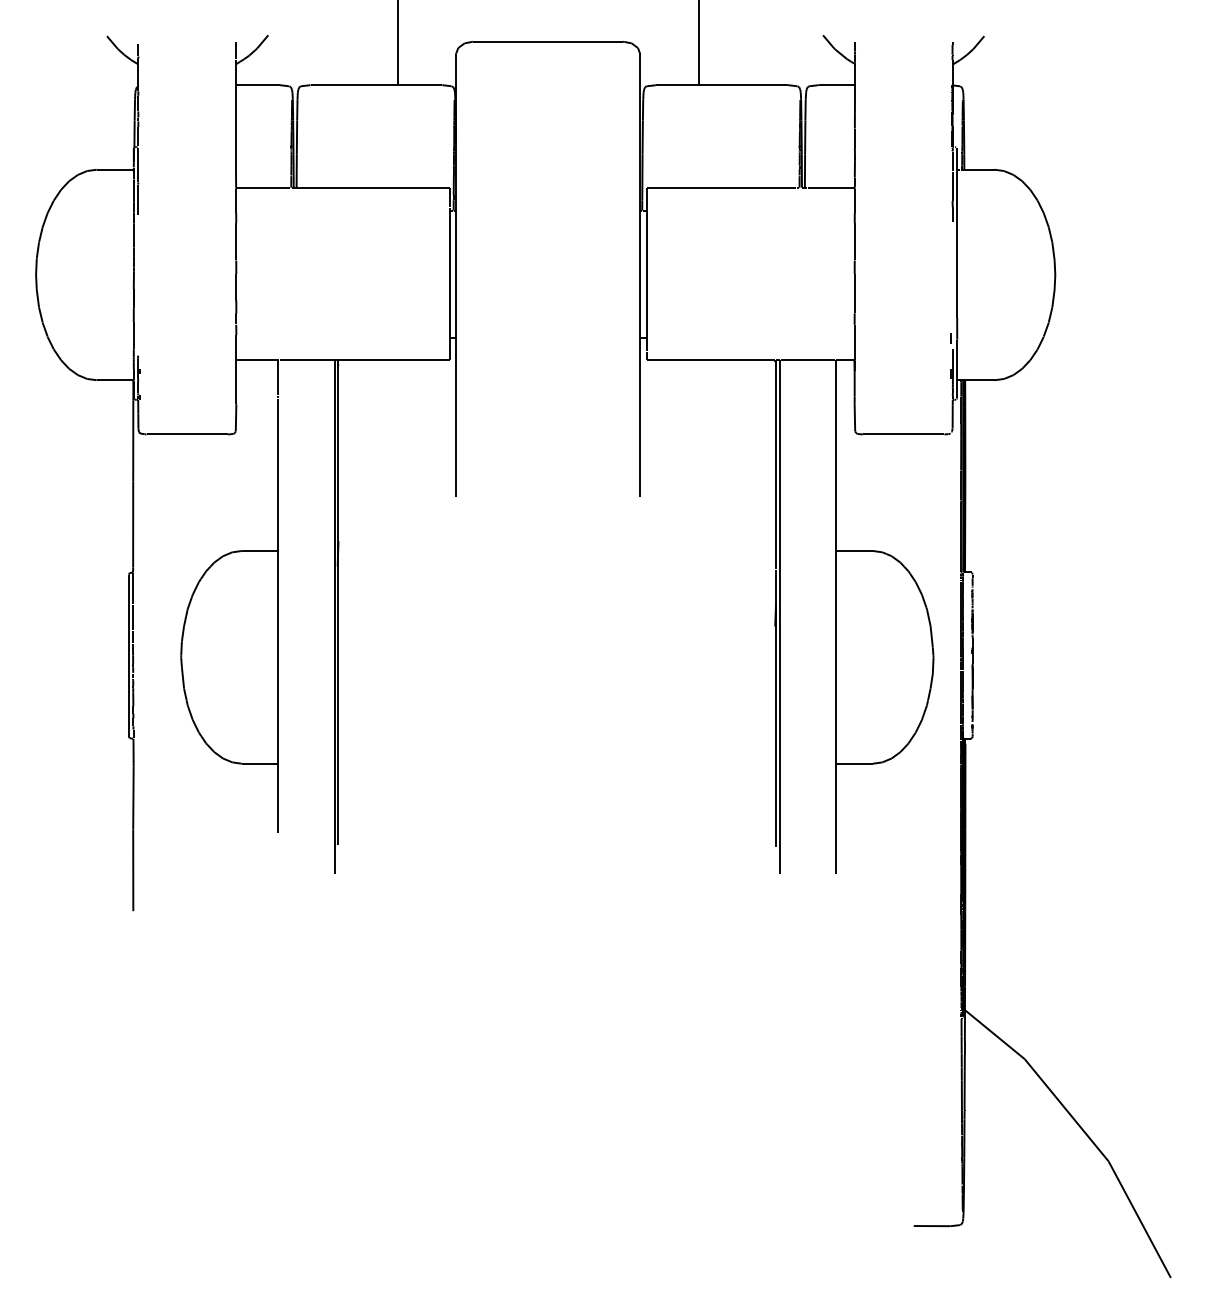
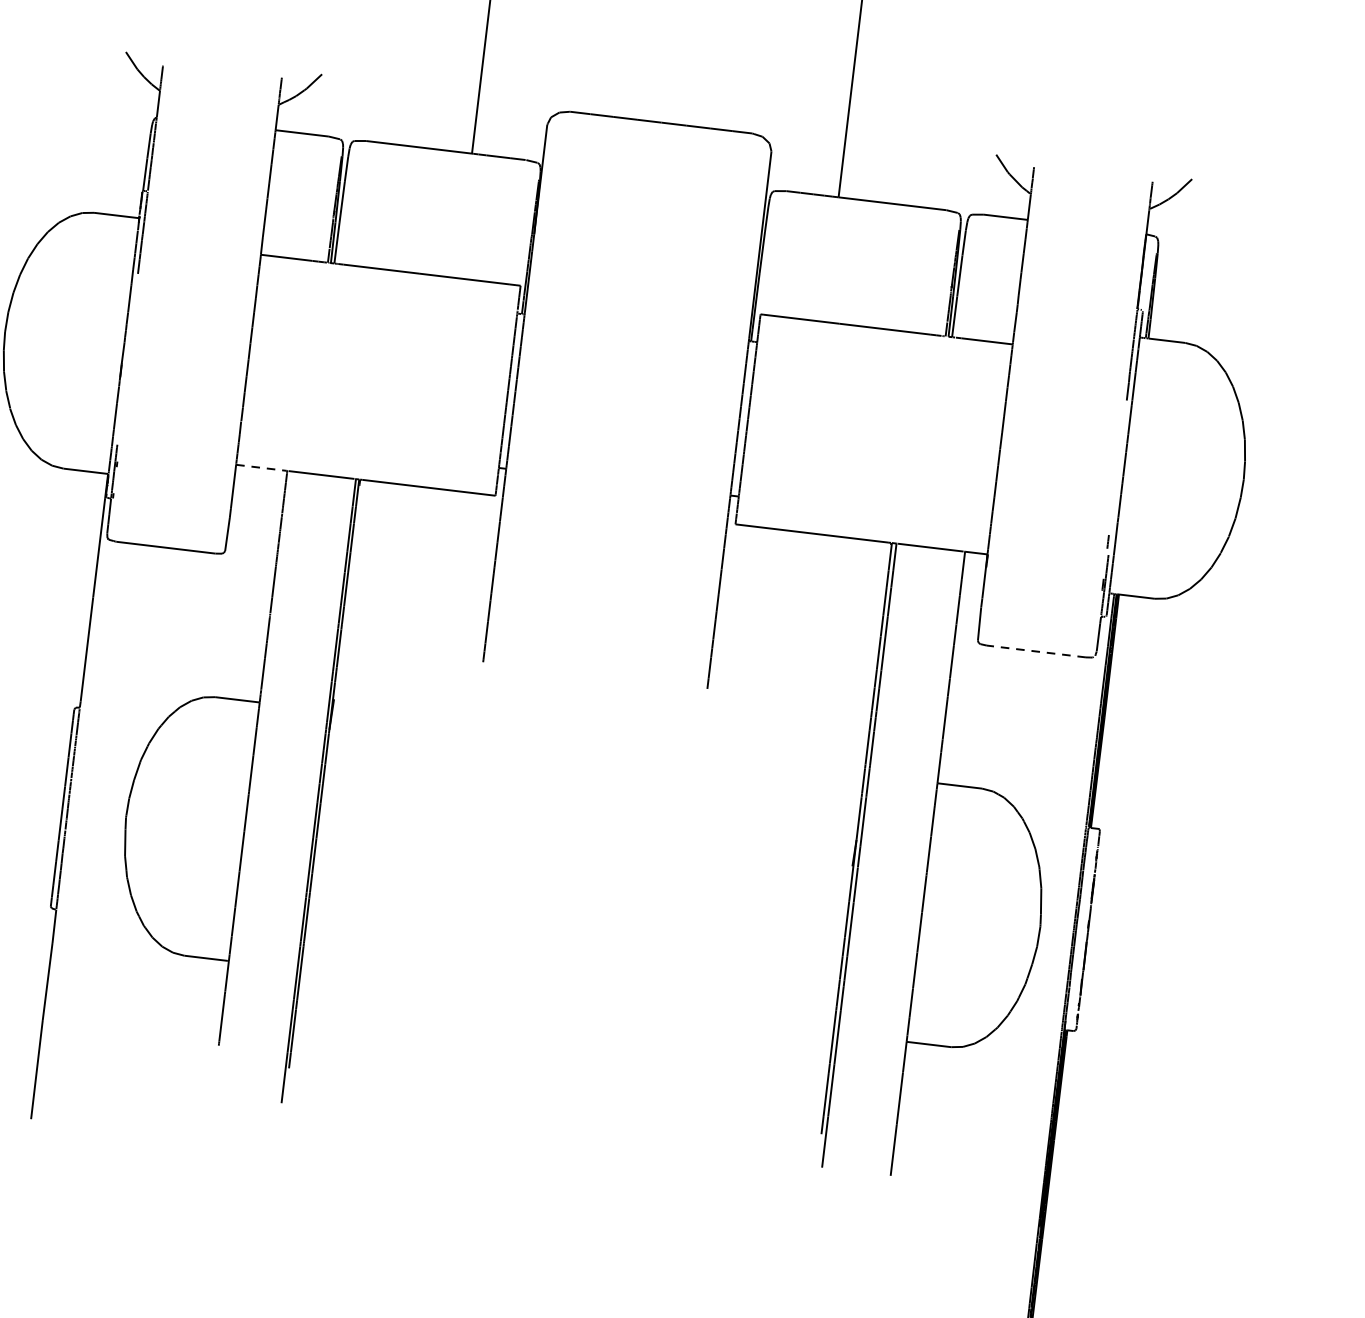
line: (257, 360) -> (261, 467), solid -> dashed
line: (903, 434) -> (1036, 651), solid -> dashed

